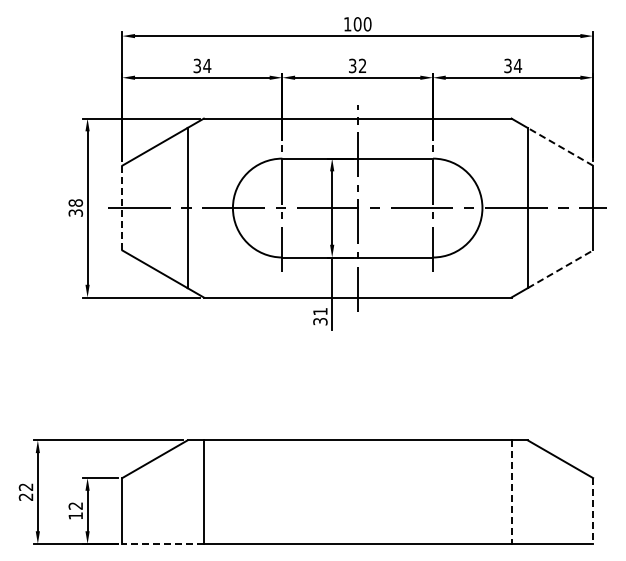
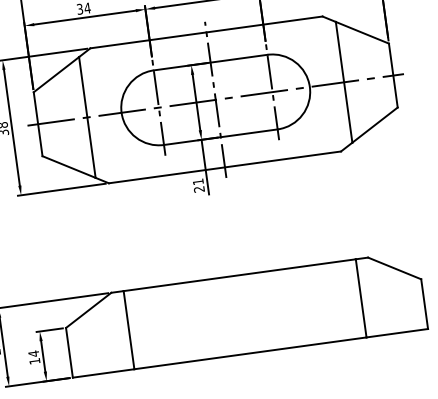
line: (560, 146) -> (362, 32), dashed -> solid
line: (122, 207) -> (38, 123), dashed -> solid
line: (560, 269) -> (375, 125), dashed -> solid
text: (320, 321) -> (199, 189), 31 -> 21
line: (511, 492) -> (361, 298), dashed -> solid
text: (75, 506) -> (33, 354), 12 -> 14
line: (593, 511) -> (424, 304), dashed -> solid
line: (163, 543) -> (103, 373), dashed -> solid

